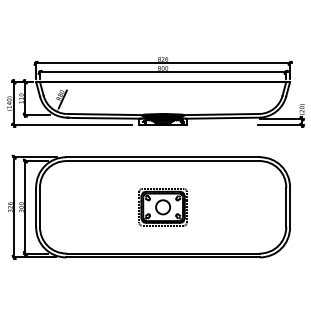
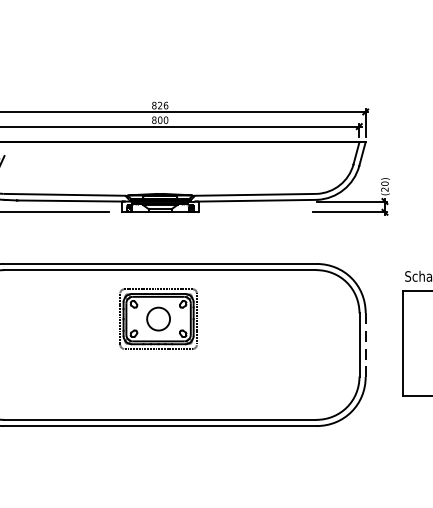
part: (162, 207) -> (157, 319), moved
line: (290, 207) -> (366, 345), solid -> dashed

